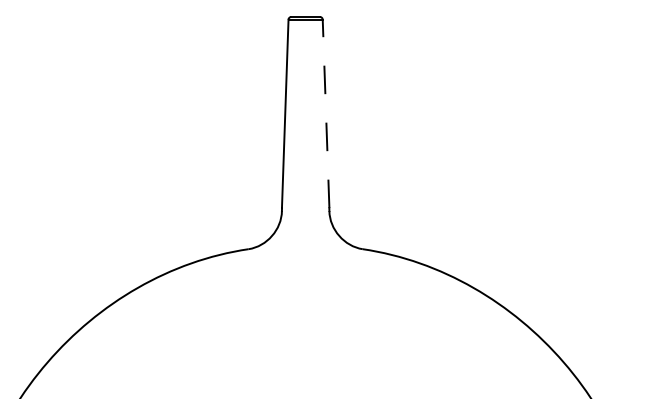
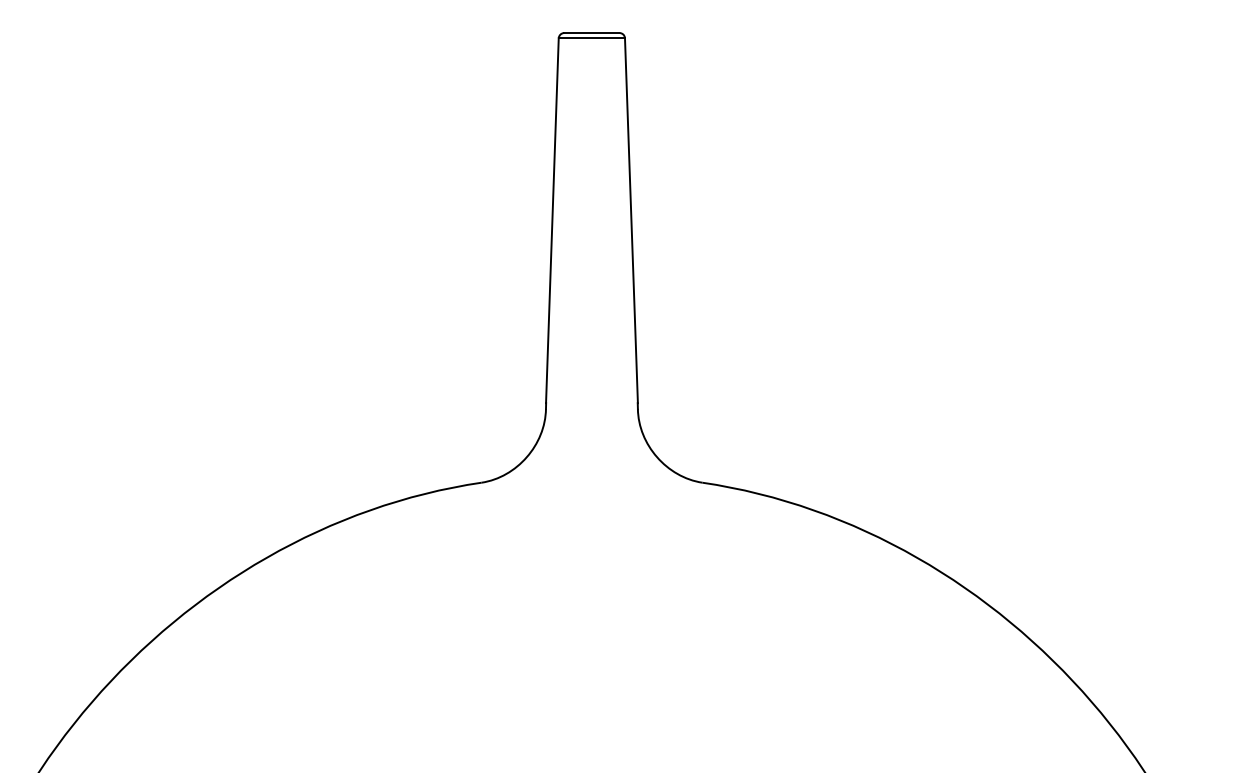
line: (326, 113) -> (632, 219), dashed -> solid

